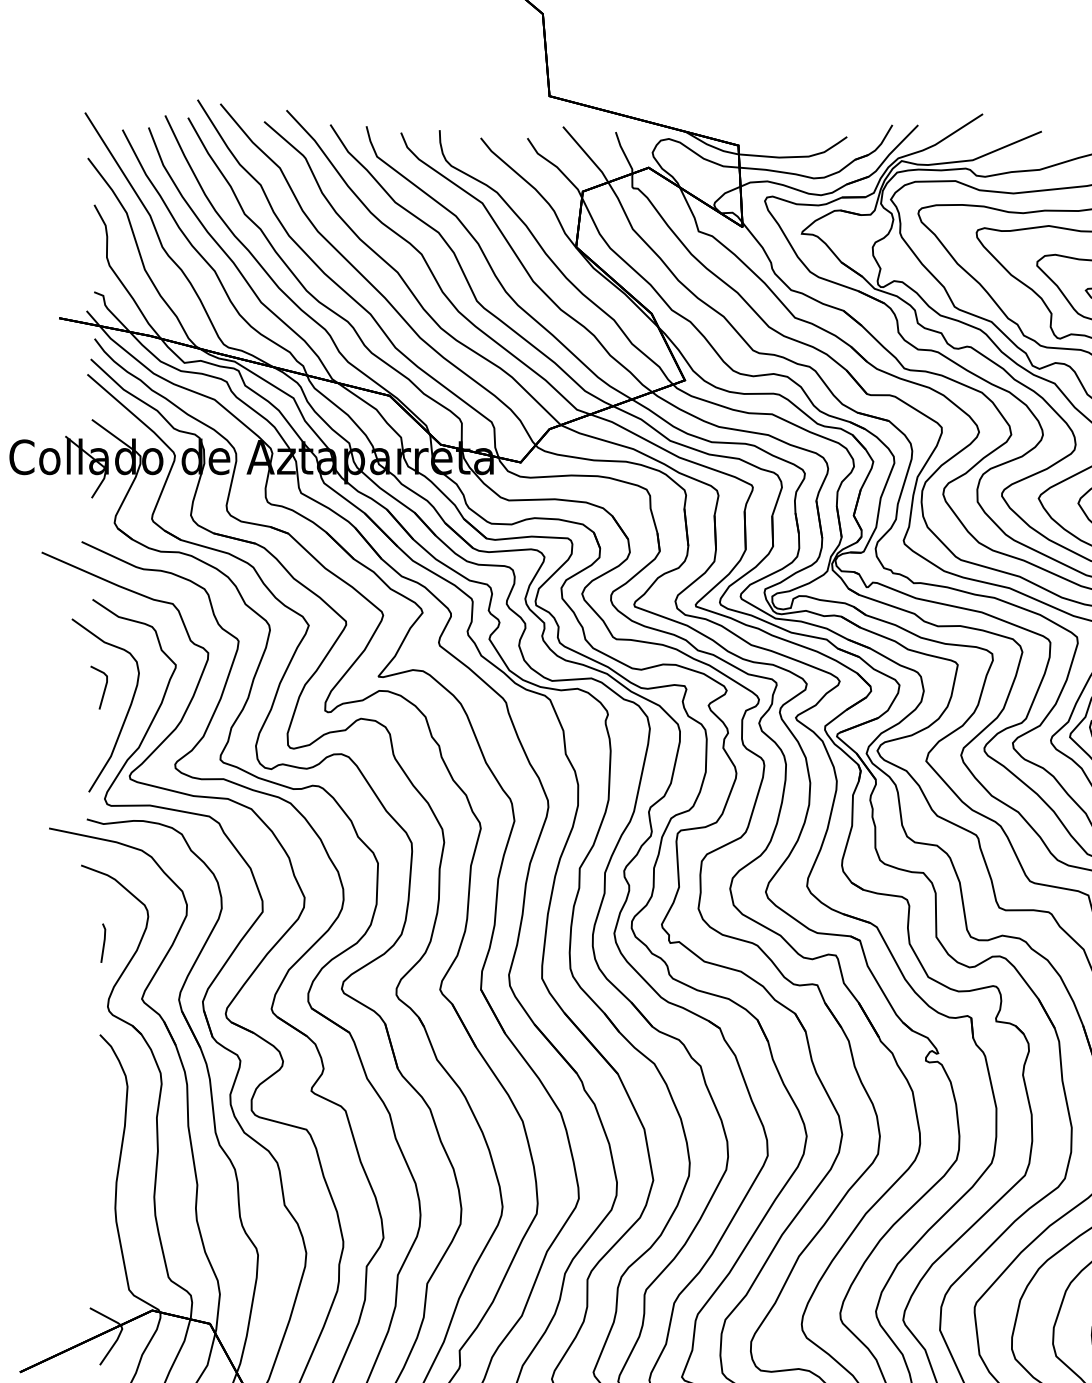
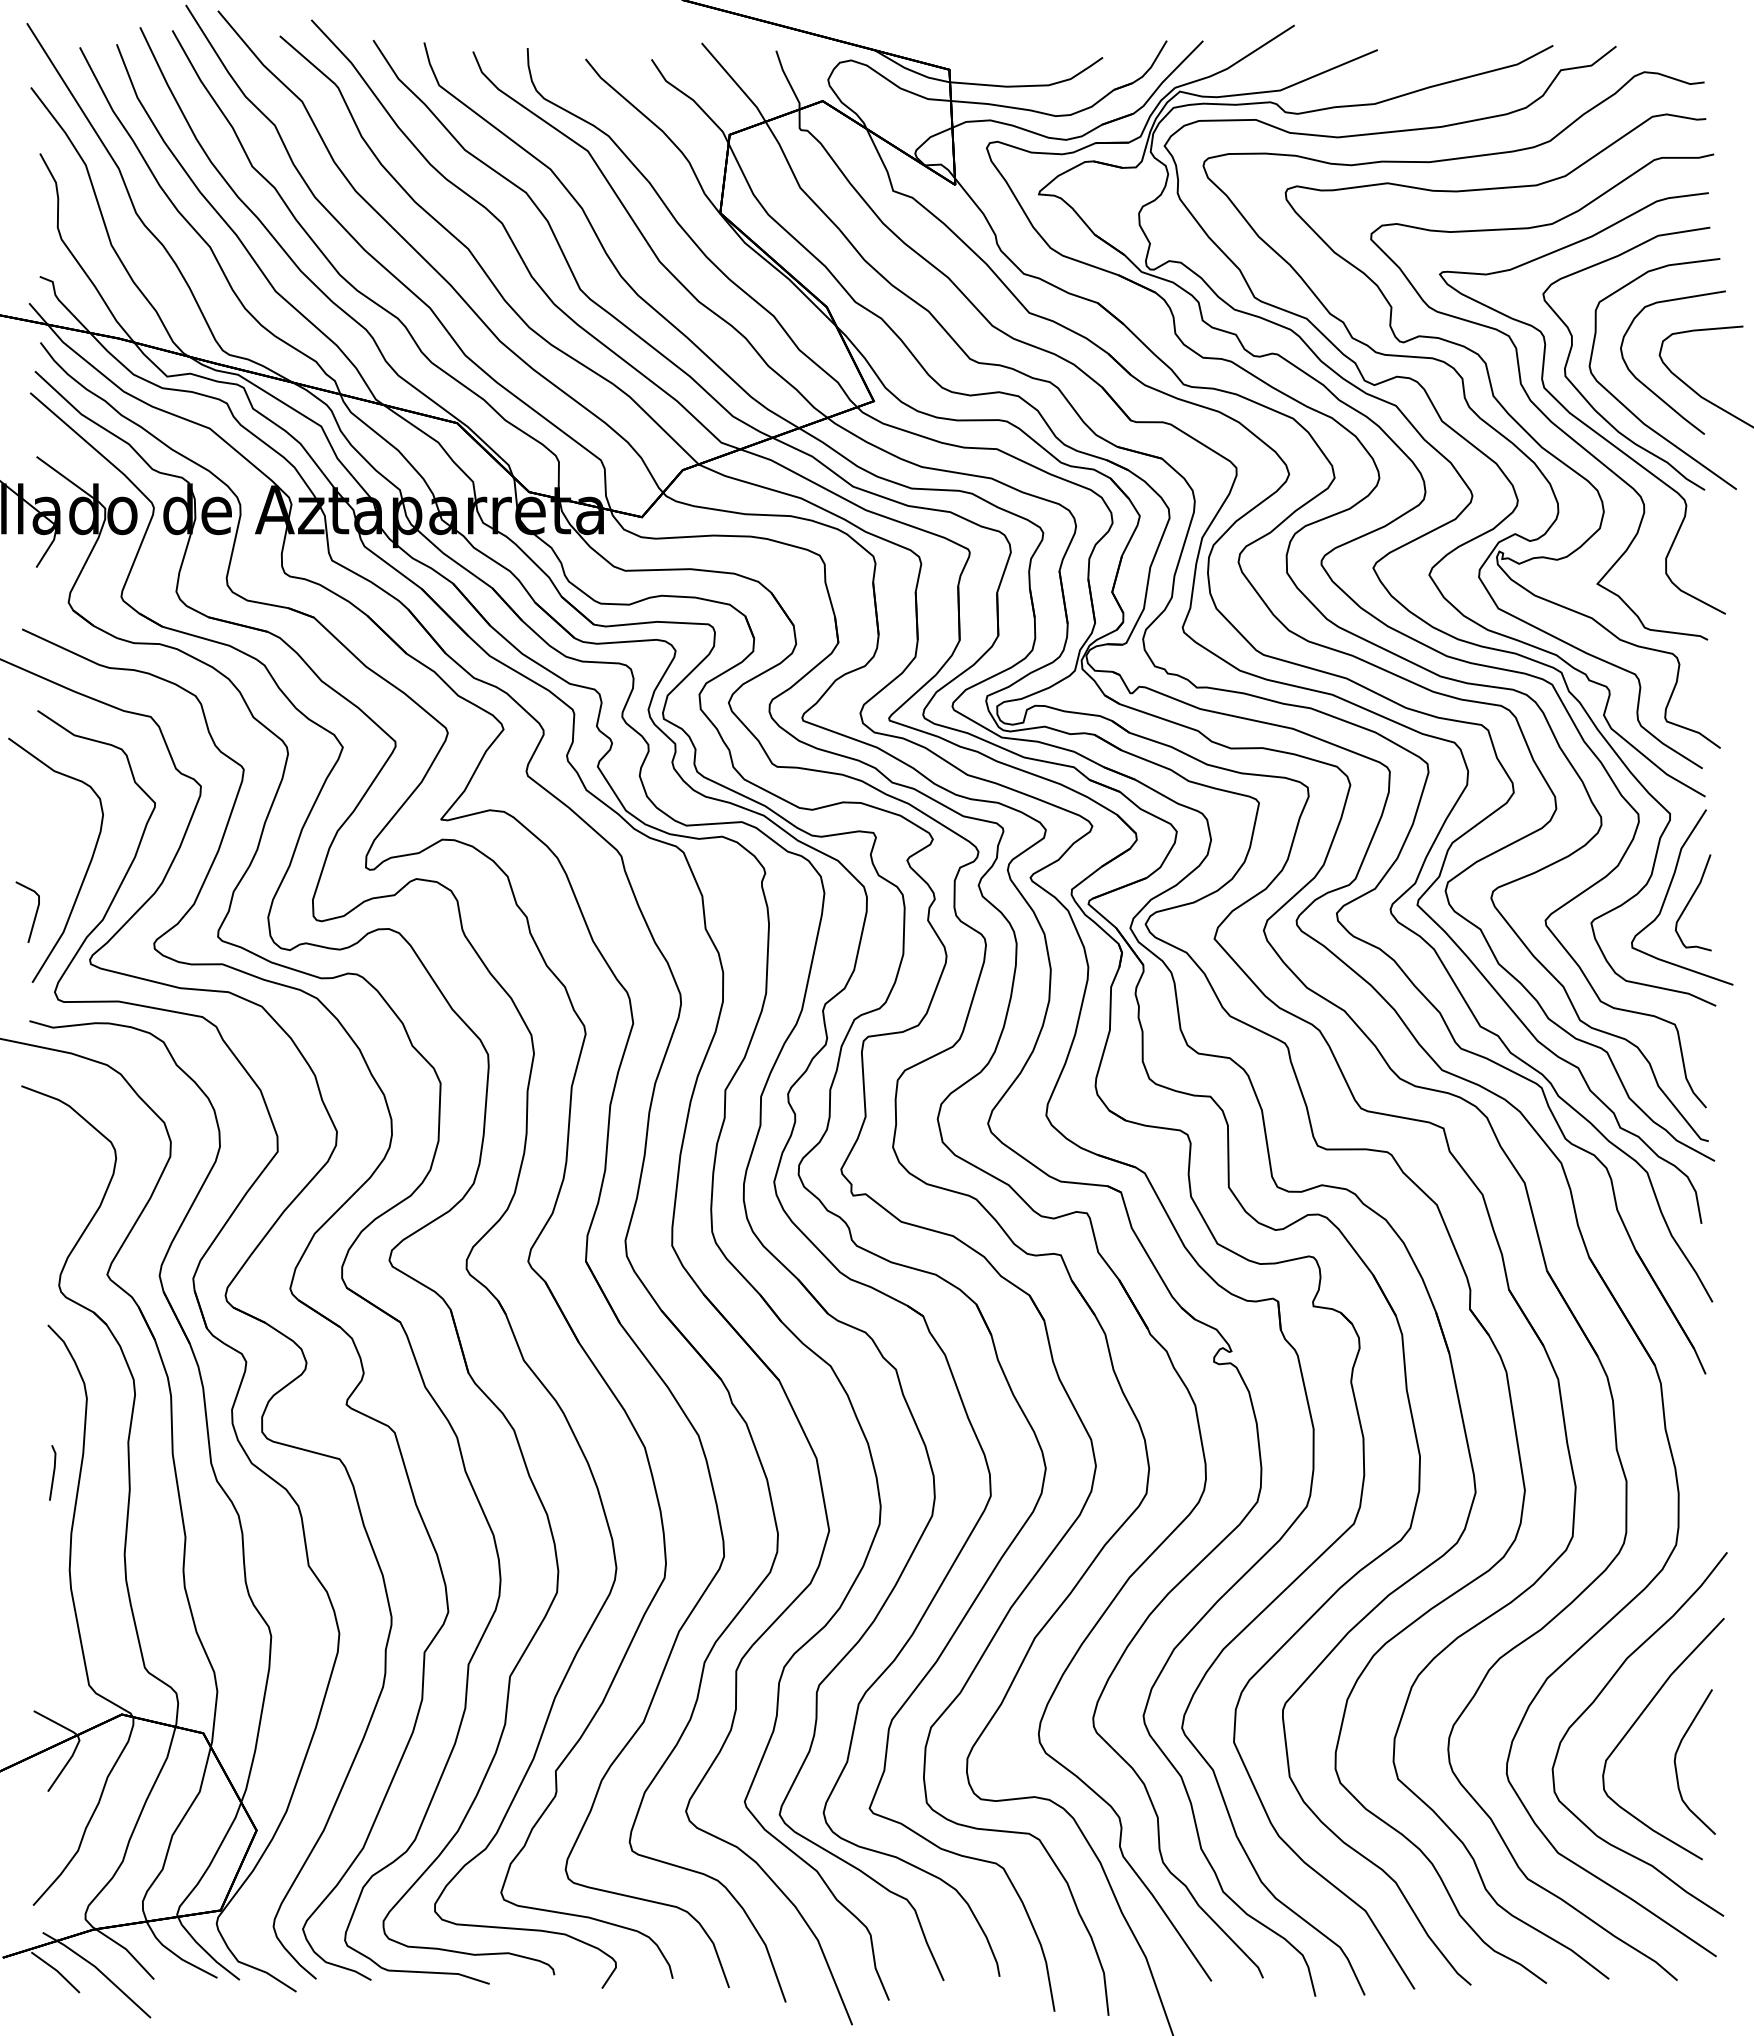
line: (104, 687) -> (35, 912), moved
line: (103, 942) -> (53, 1472), moved

